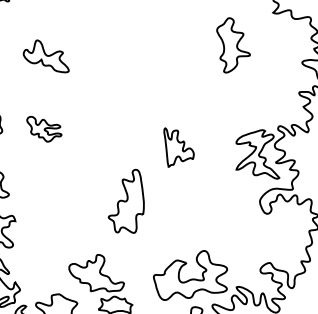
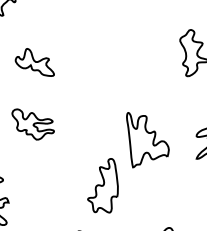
part: (44, 128) -> (33, 123), size x1.43
part: (178, 147) -> (147, 139), size x1.67

